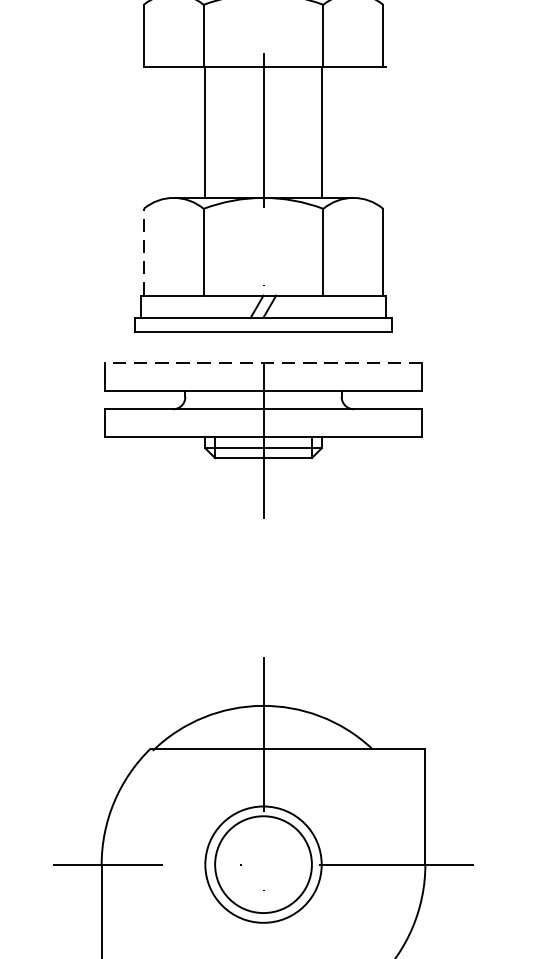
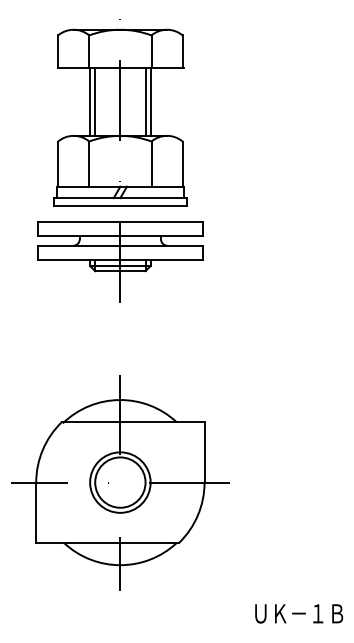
line: (215, 131) -> (95, 101), added
line: (311, 131) -> (145, 101), added
line: (144, 252) -> (58, 164), dashed -> solid
line: (263, 362) -> (120, 221), dashed -> solid

